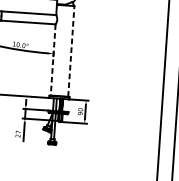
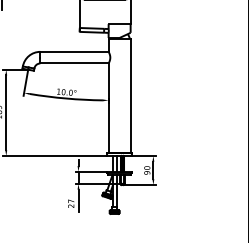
line: (71, 51) -> (130, 95), dashed -> solid
line: (53, 60) -> (108, 108), dashed -> solid

